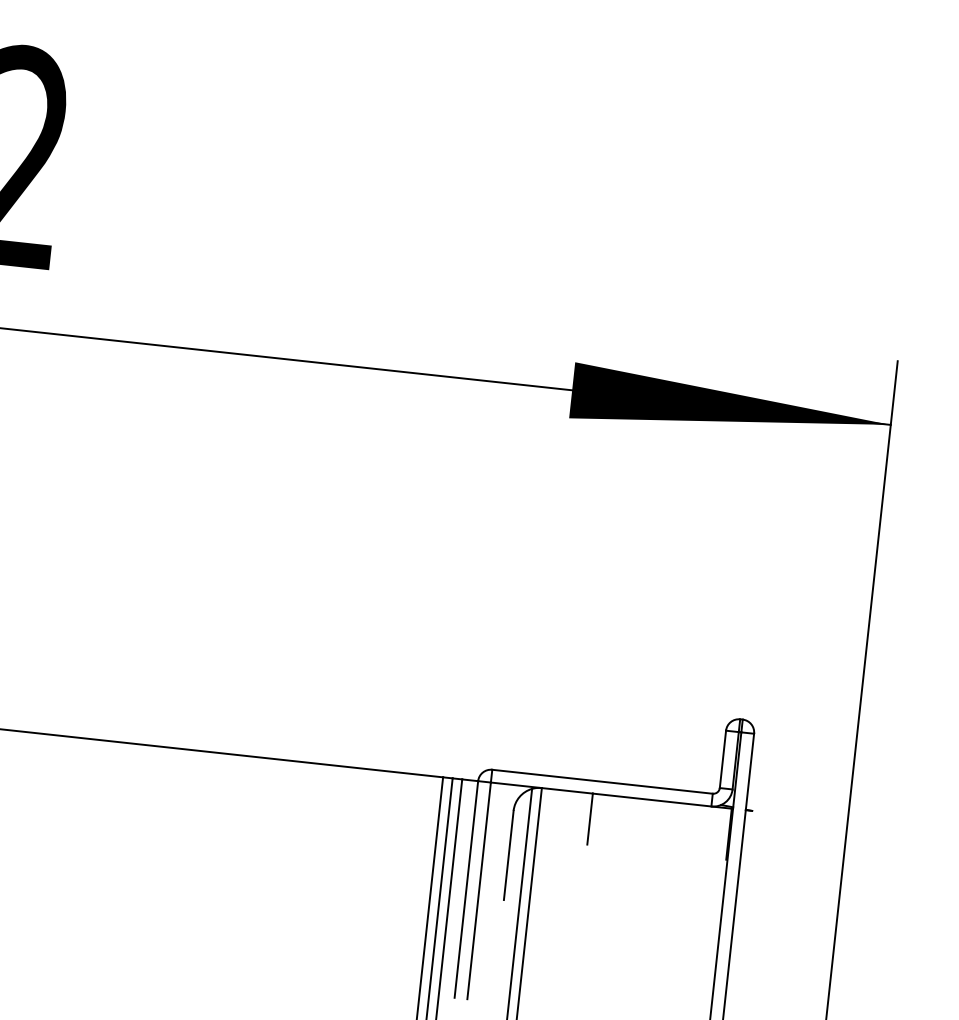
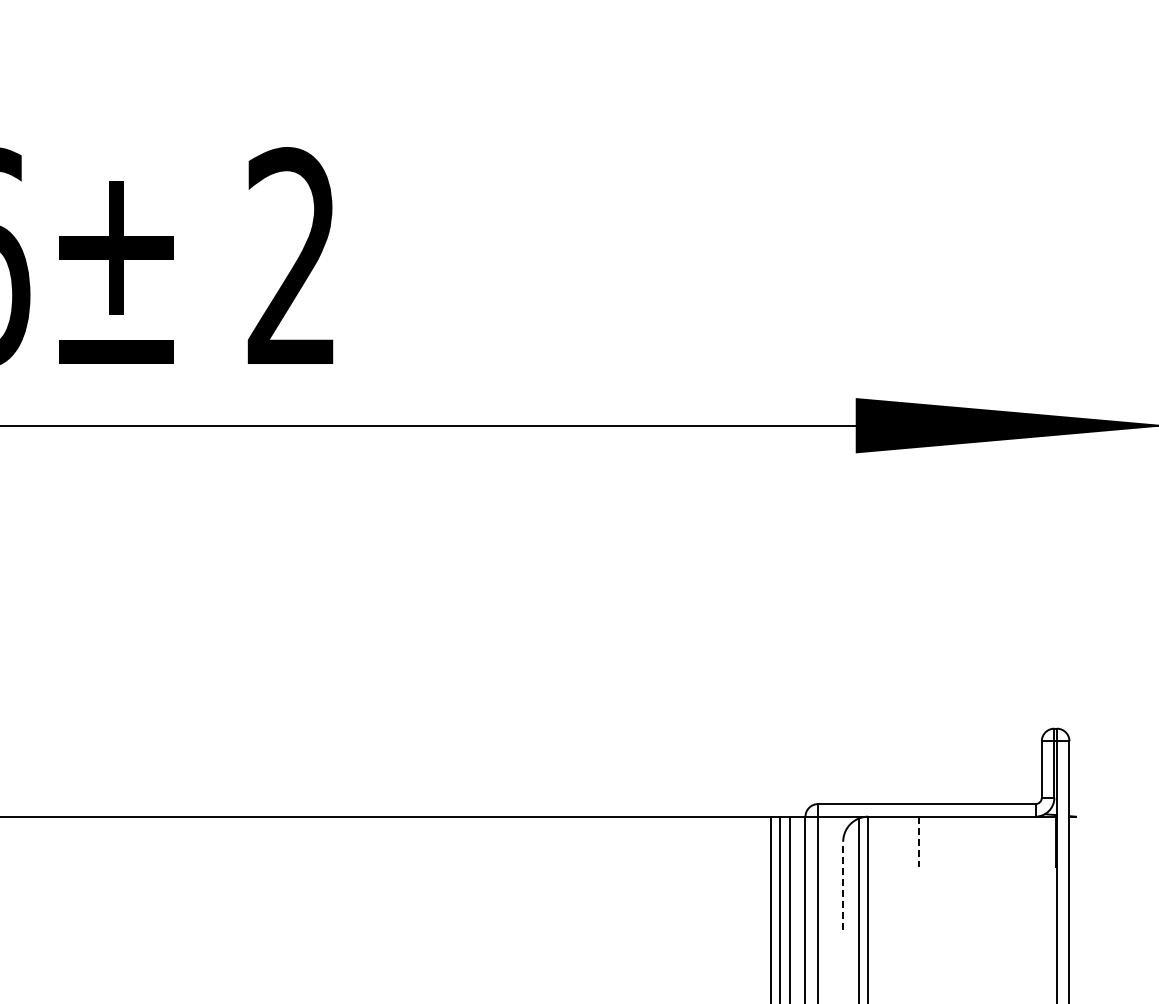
line: (589, 819) -> (918, 842), solid -> dashed
line: (509, 855) -> (843, 885), solid -> dashed

